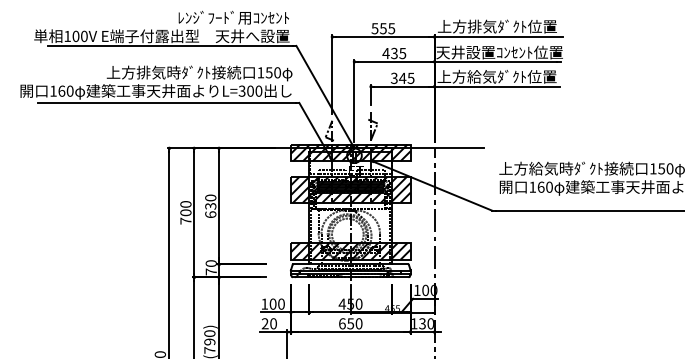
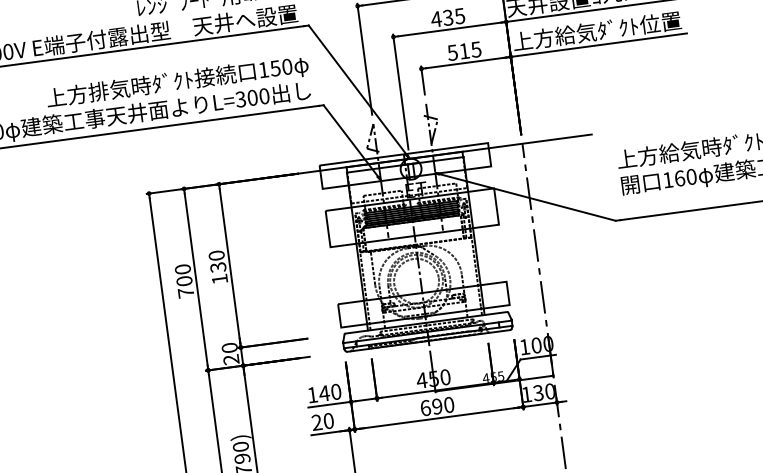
text: (398, 77) -> (458, 50), 345 -> 515
hatch: (350, 152) -> (404, 165), removed
hatch: (350, 189) -> (411, 217), removed
text: (210, 214) -> (219, 278), 630 -> 130
hatch: (350, 251) -> (423, 304), removed
text: (210, 271) -> (230, 359), 70 -> 20
text: (272, 303) -> (323, 392), 100 -> 140
text: (350, 323) -> (437, 406), 650 -> 690

